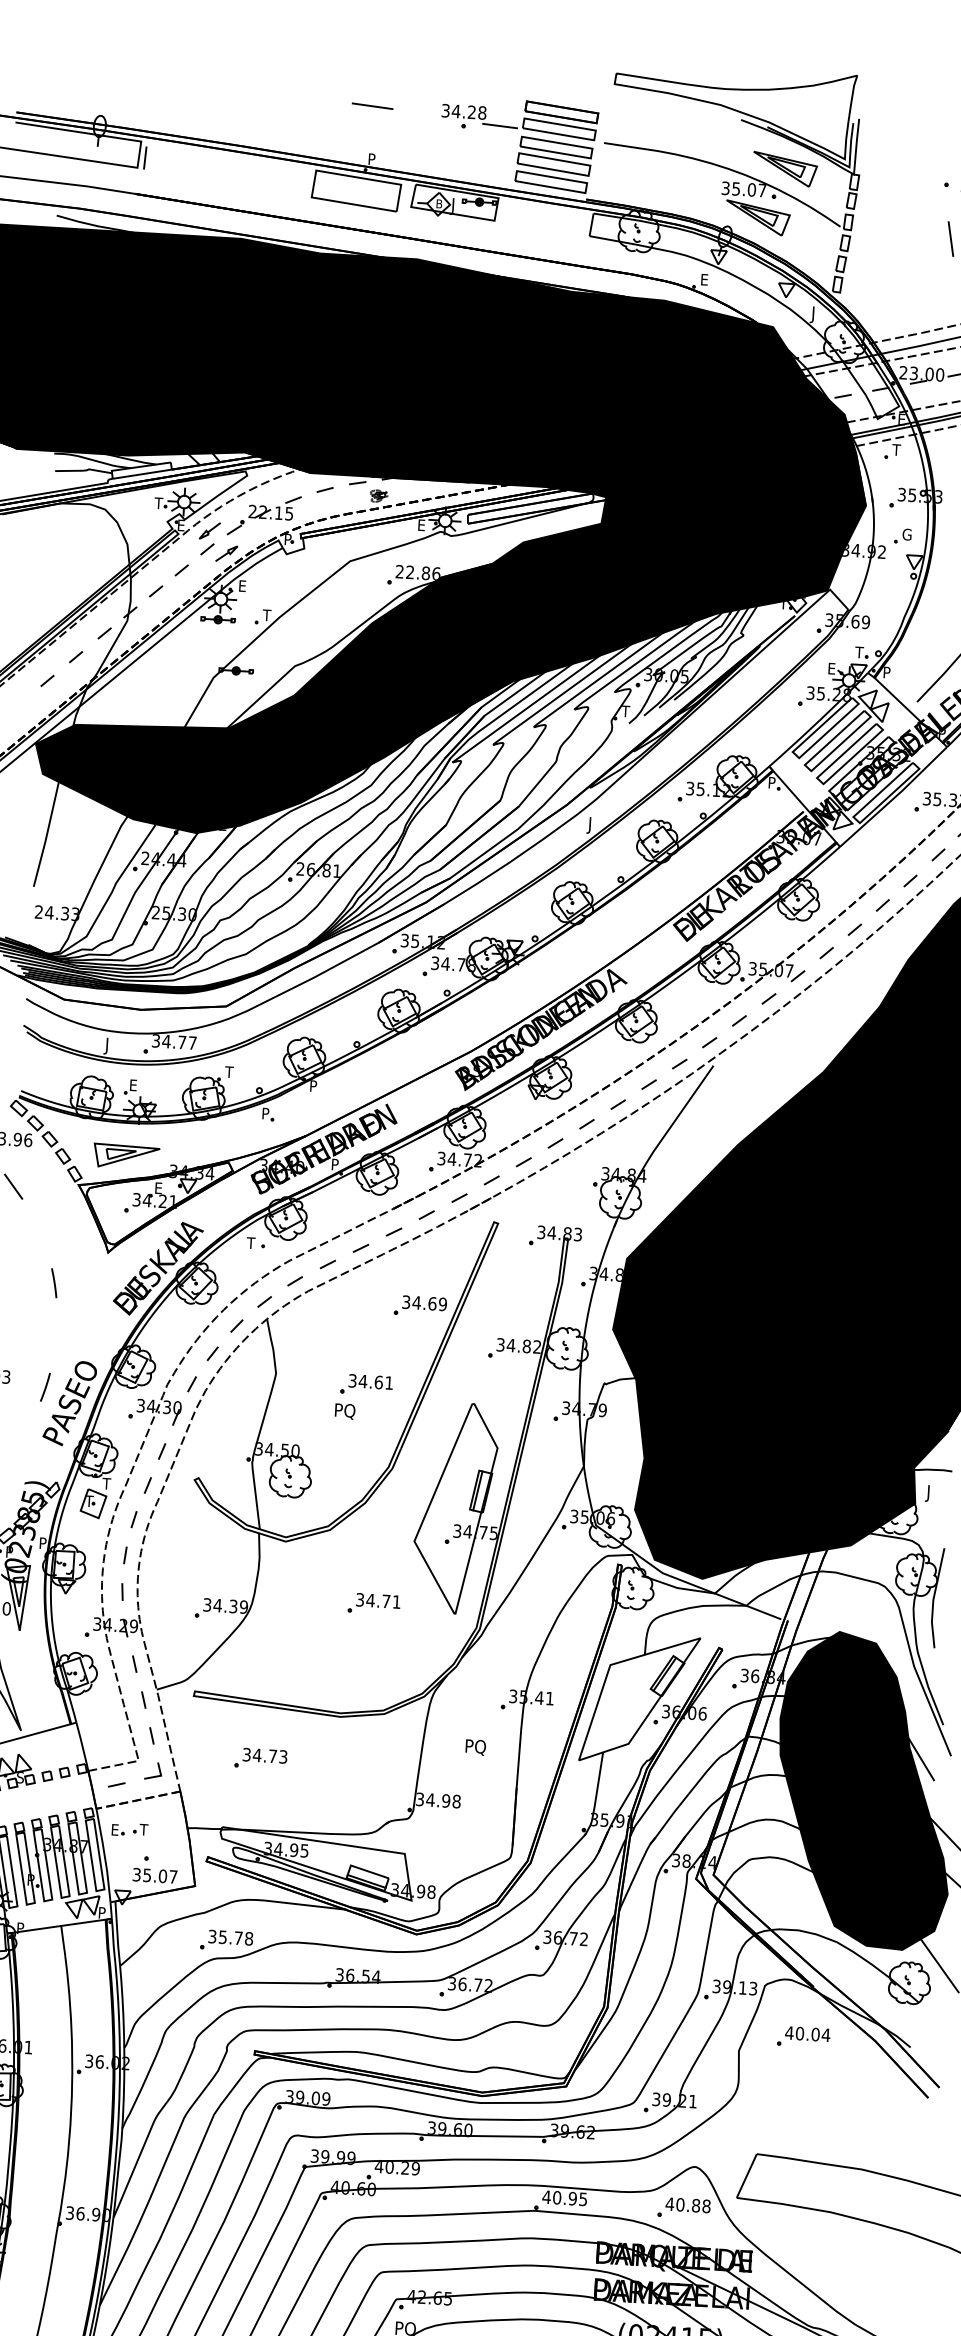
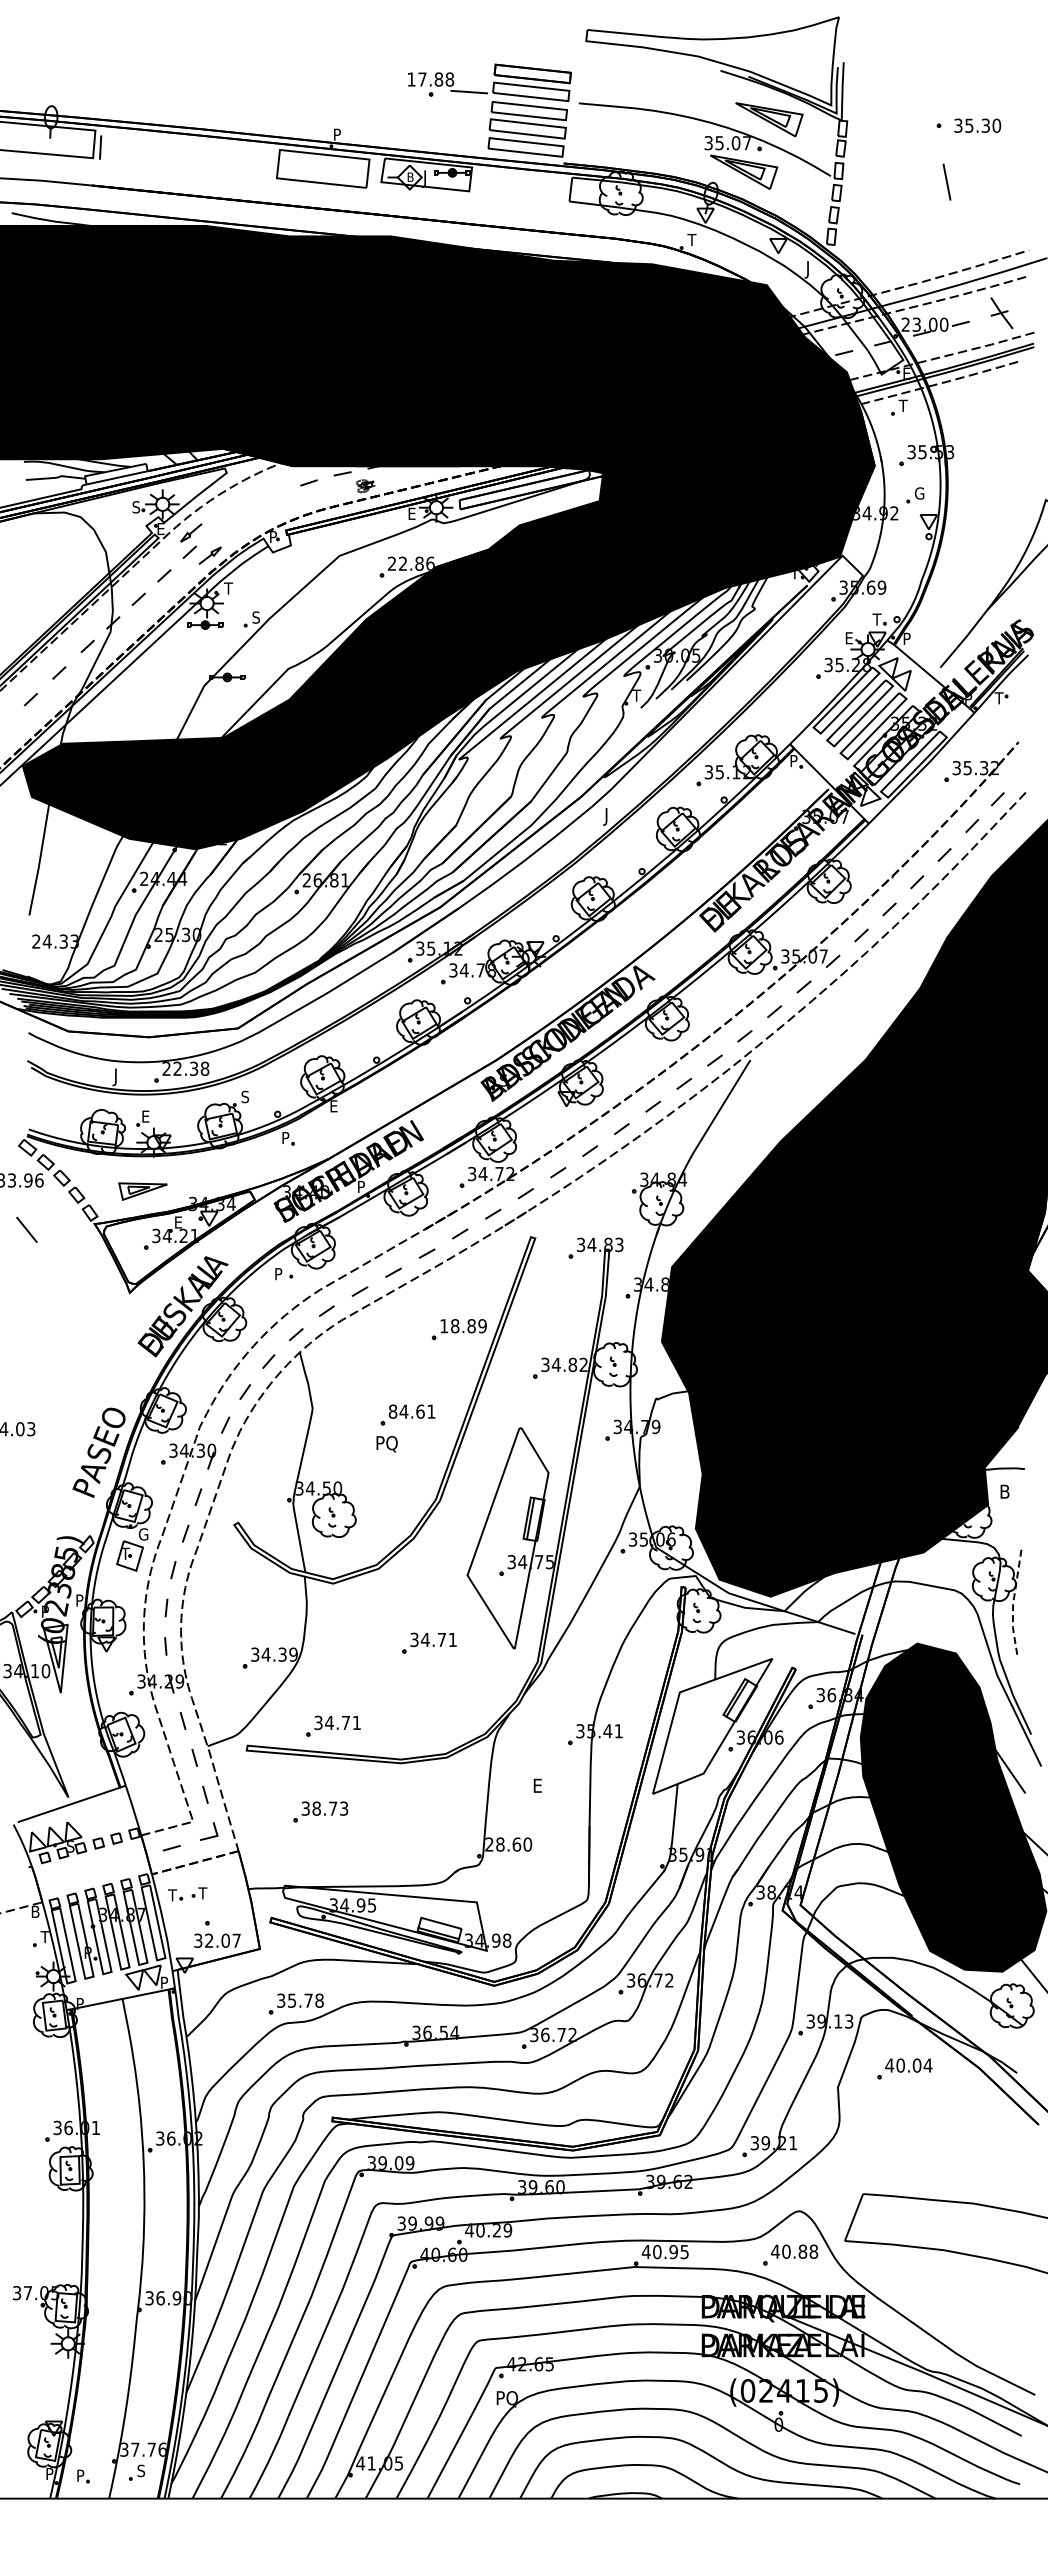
line: (372, 105) -> (334, 78), removed
text: (459, 111) -> (425, 79), 34.28 -> 17.88
text: (703, 279) -> (691, 239), E -> T
text: (158, 503) -> (135, 507), T -> S
part: (264, 515) -> (247, 513), removed
text: (242, 586) -> (228, 588), E -> T
text: (266, 615) -> (255, 617), T -> S
text: (174, 1041) -> (185, 1068), 34.77 -> 22.38
text: (228, 1071) -> (244, 1096), T -> S
text: (314, 1086) -> (334, 1106), P -> E
part: (126, 1156) -> (142, 1191), size x0.7
text: (250, 1243) -> (277, 1274), T -> P
line: (54, 1282) -> (75, 1327), removed
text: (418, 1303) -> (457, 1326), 34.69 -> 18.89
text: (352, 1380) -> (392, 1411), 34.61 -> 84.61
line: (45, 1387) -> (72, 1437), removed
text: (107, 1483) -> (143, 1534), T -> G
text: (930, 1493) -> (1003, 1493), J -> B
line: (933, 1599) -> (1013, 1603), solid -> dashed
part: (278, 1676) -> (333, 1725), added
text: (476, 1747) -> (545, 1786), PQ -> E
text: (257, 1755) -> (316, 1808), 34.73 -> 38.73
text: (438, 1800) -> (508, 1844), 34.98 -> 28.60
text: (114, 1830) -> (172, 1895), E -> T
text: (147, 1875) -> (209, 1940), 35.07 -> 32.07

